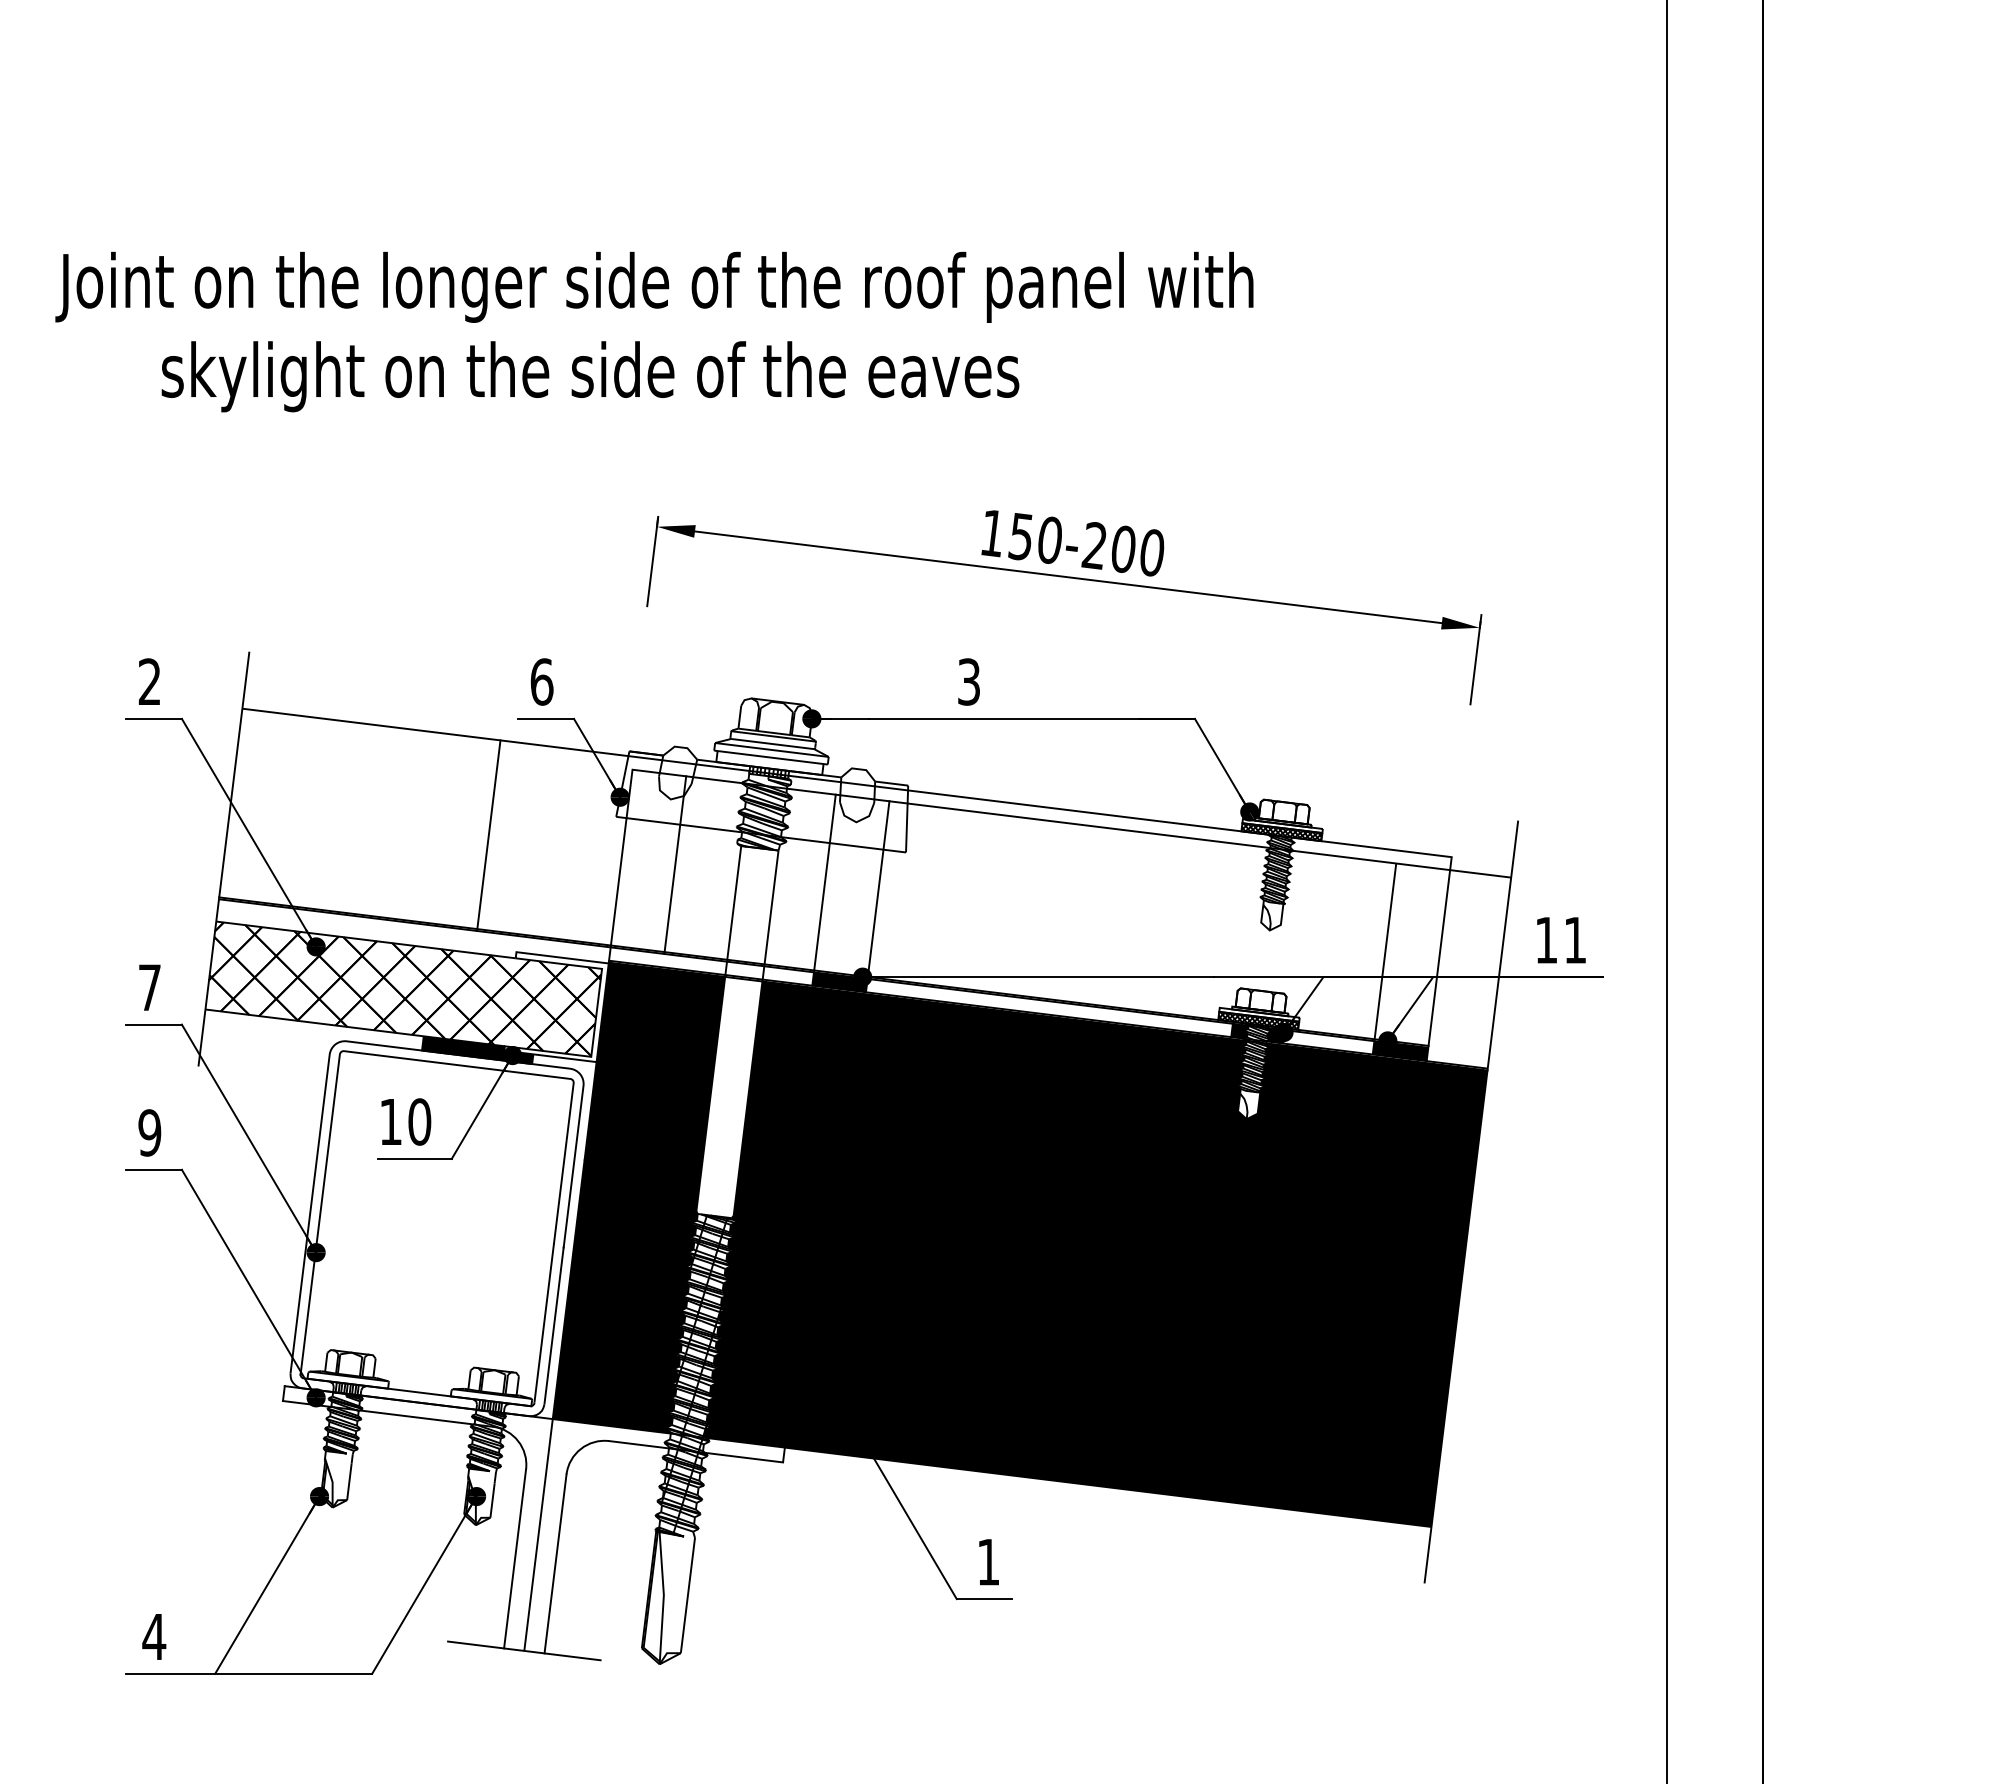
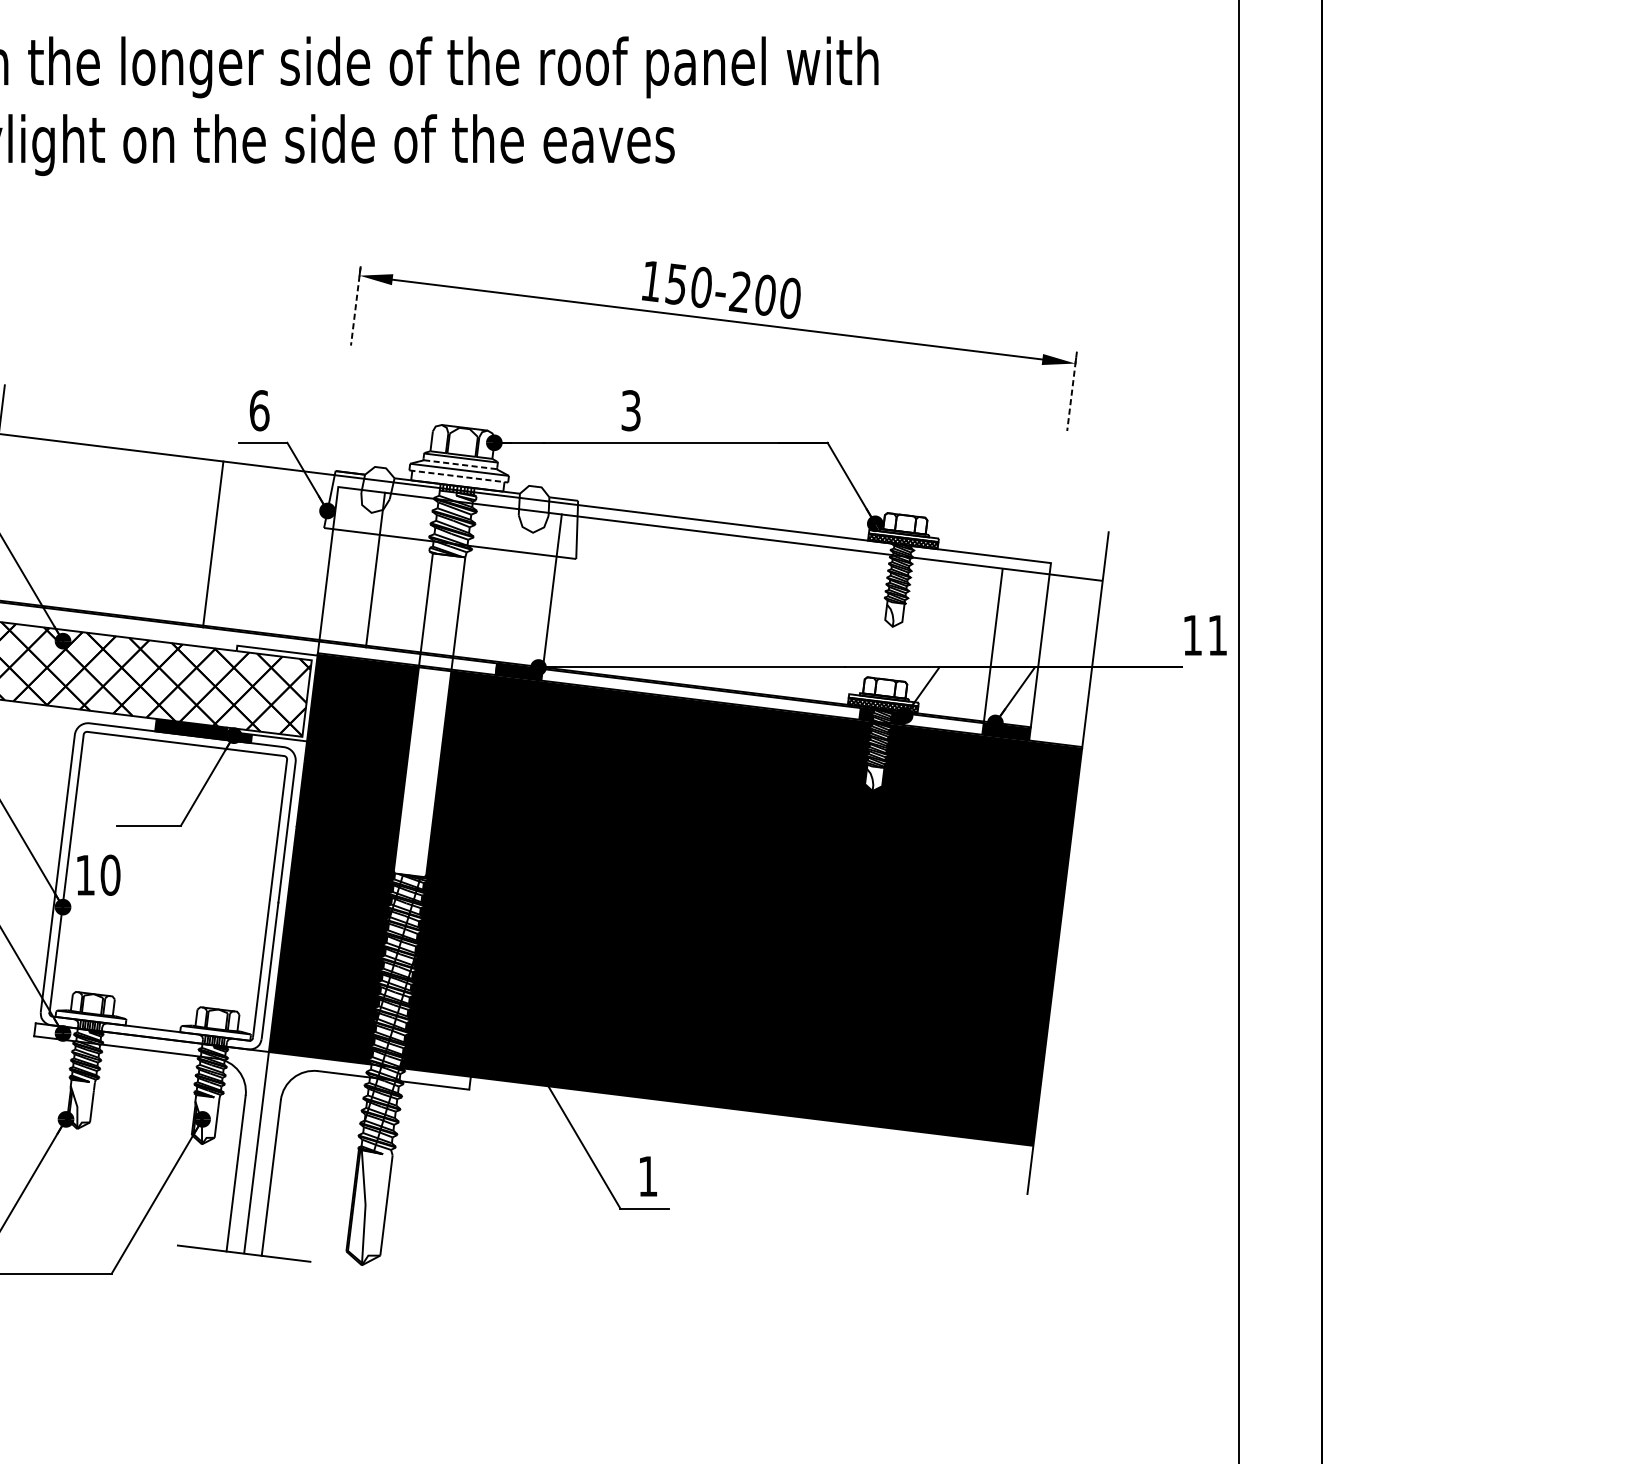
line: (652, 561) -> (355, 305), solid -> dashed
line: (1475, 659) -> (1071, 391), solid -> dashed
line: (772, 744) -> (460, 465), solid -> dashed
line: (771, 757) -> (459, 476), solid -> dashed
line: (823, 889) -> (504, 591), removed
text: (1561, 940) -> (1205, 635), moved
text: (406, 1121) -> (99, 874), moved

